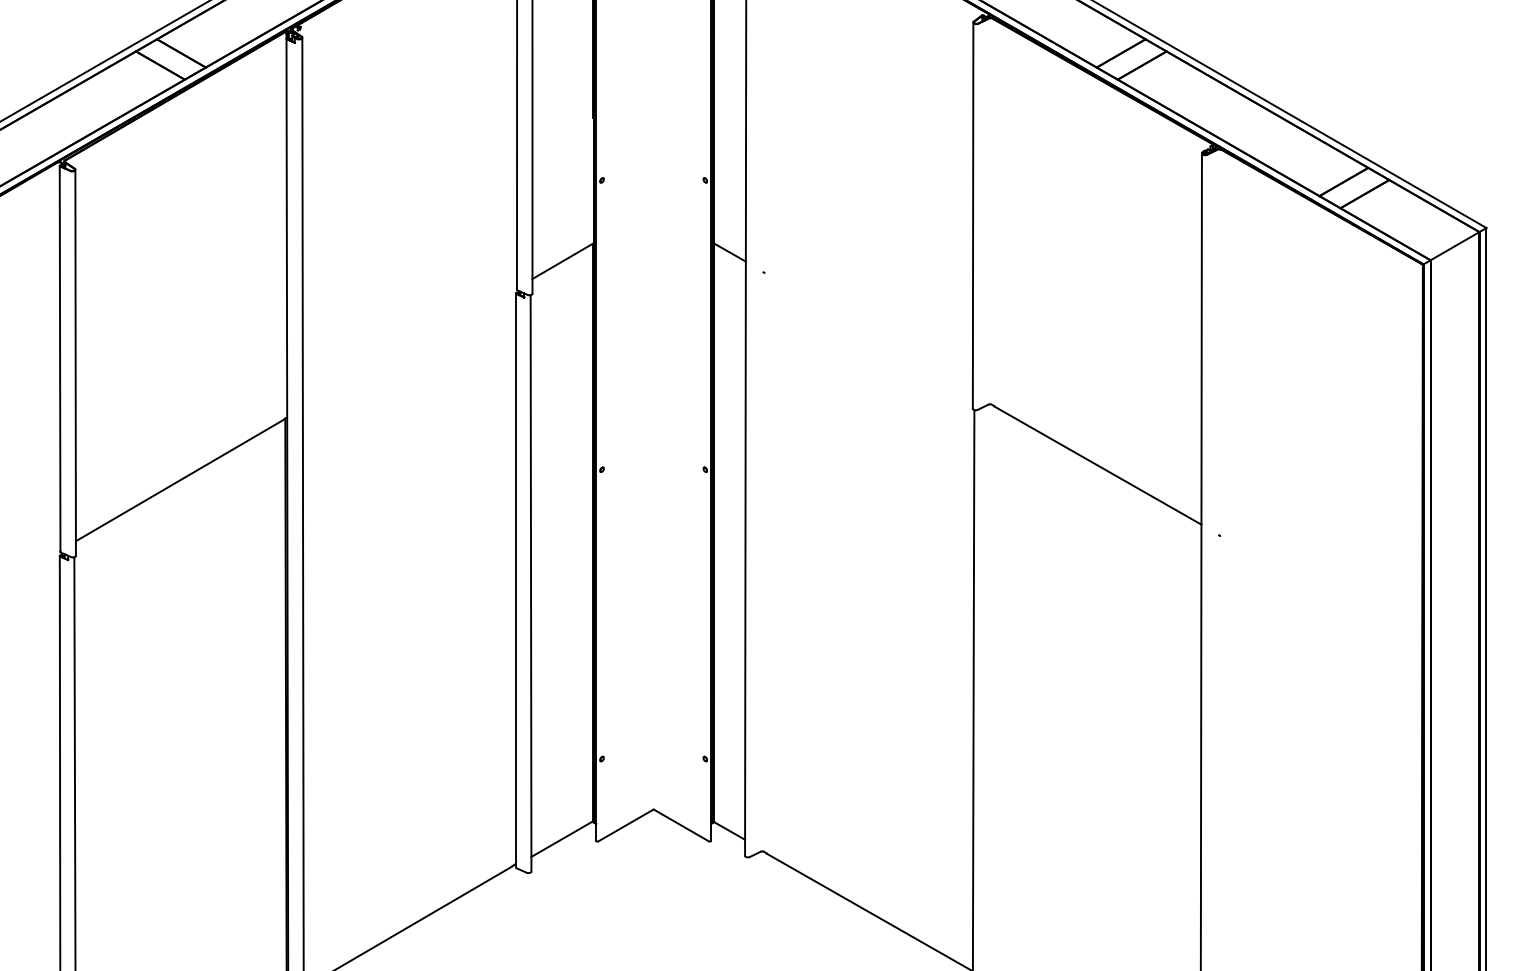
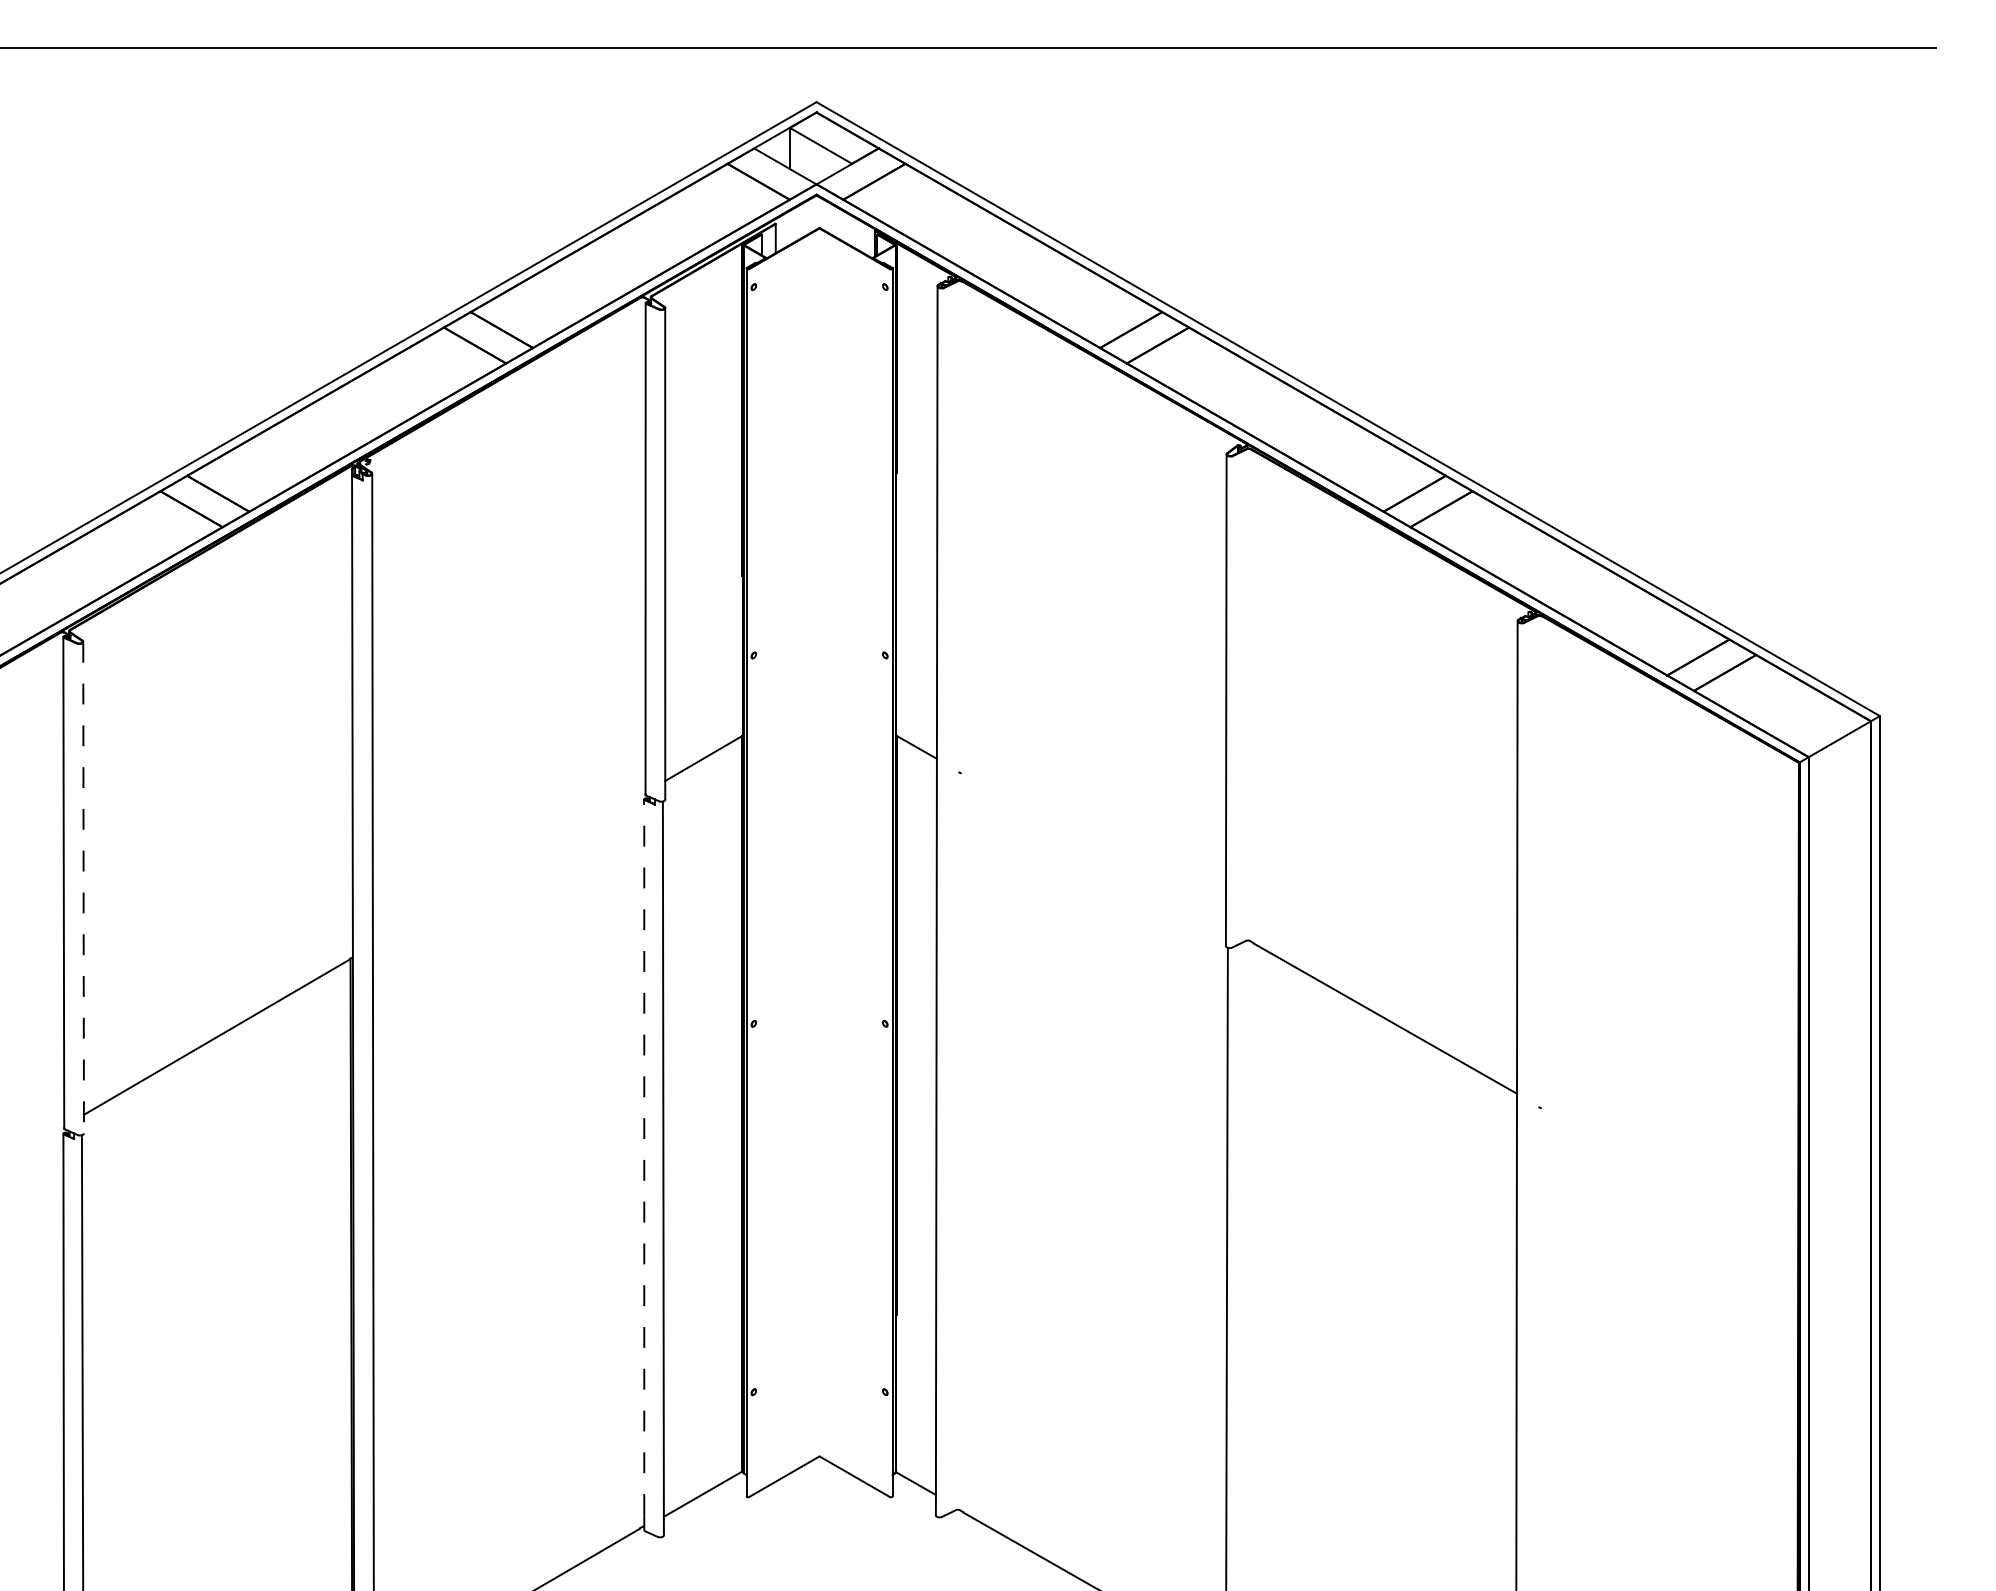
line: (75, 362) -> (83, 887), solid -> dashed
line: (516, 574) -> (644, 1157), solid -> dashed

